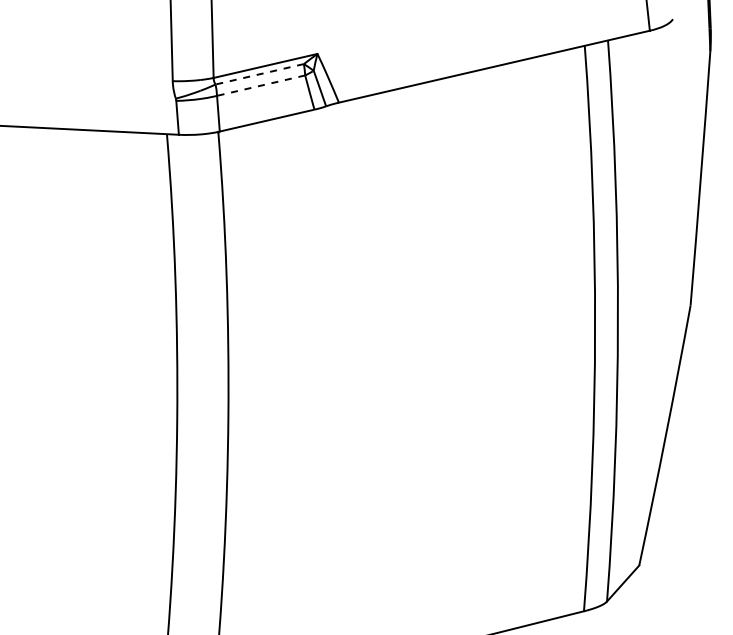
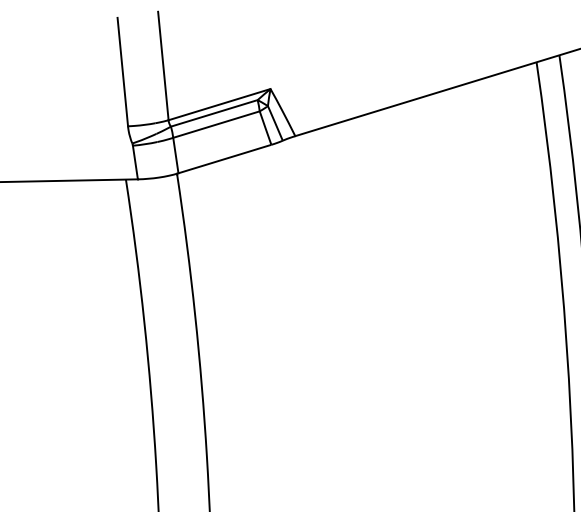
line: (259, 74) -> (214, 113), dashed -> solid
line: (260, 85) -> (215, 124), dashed -> solid

